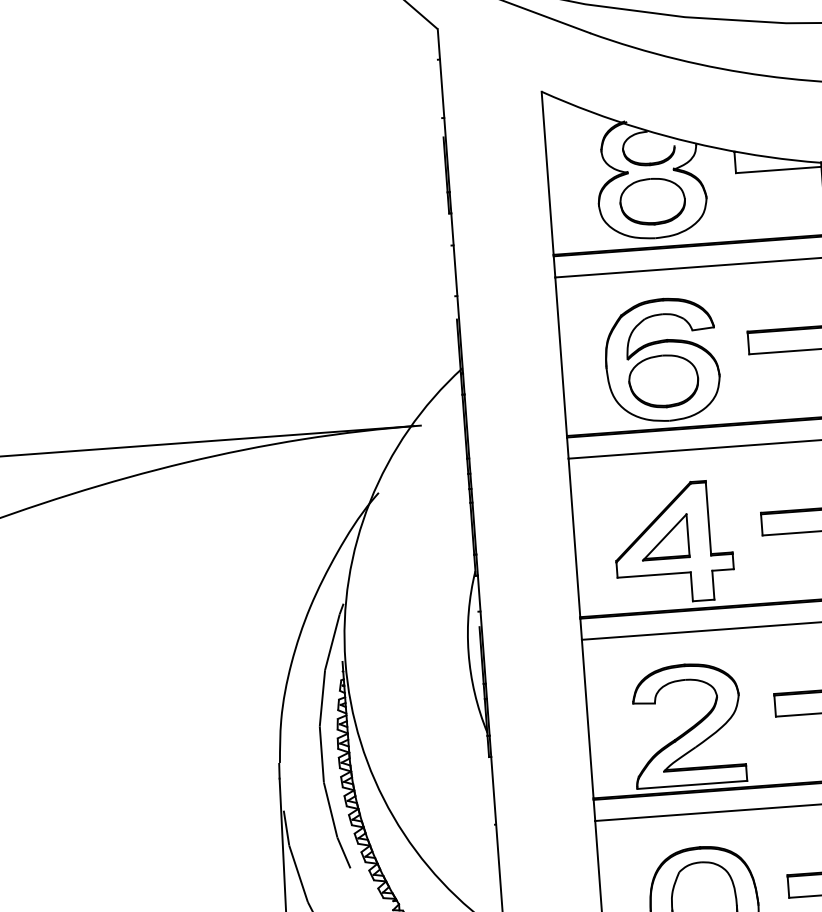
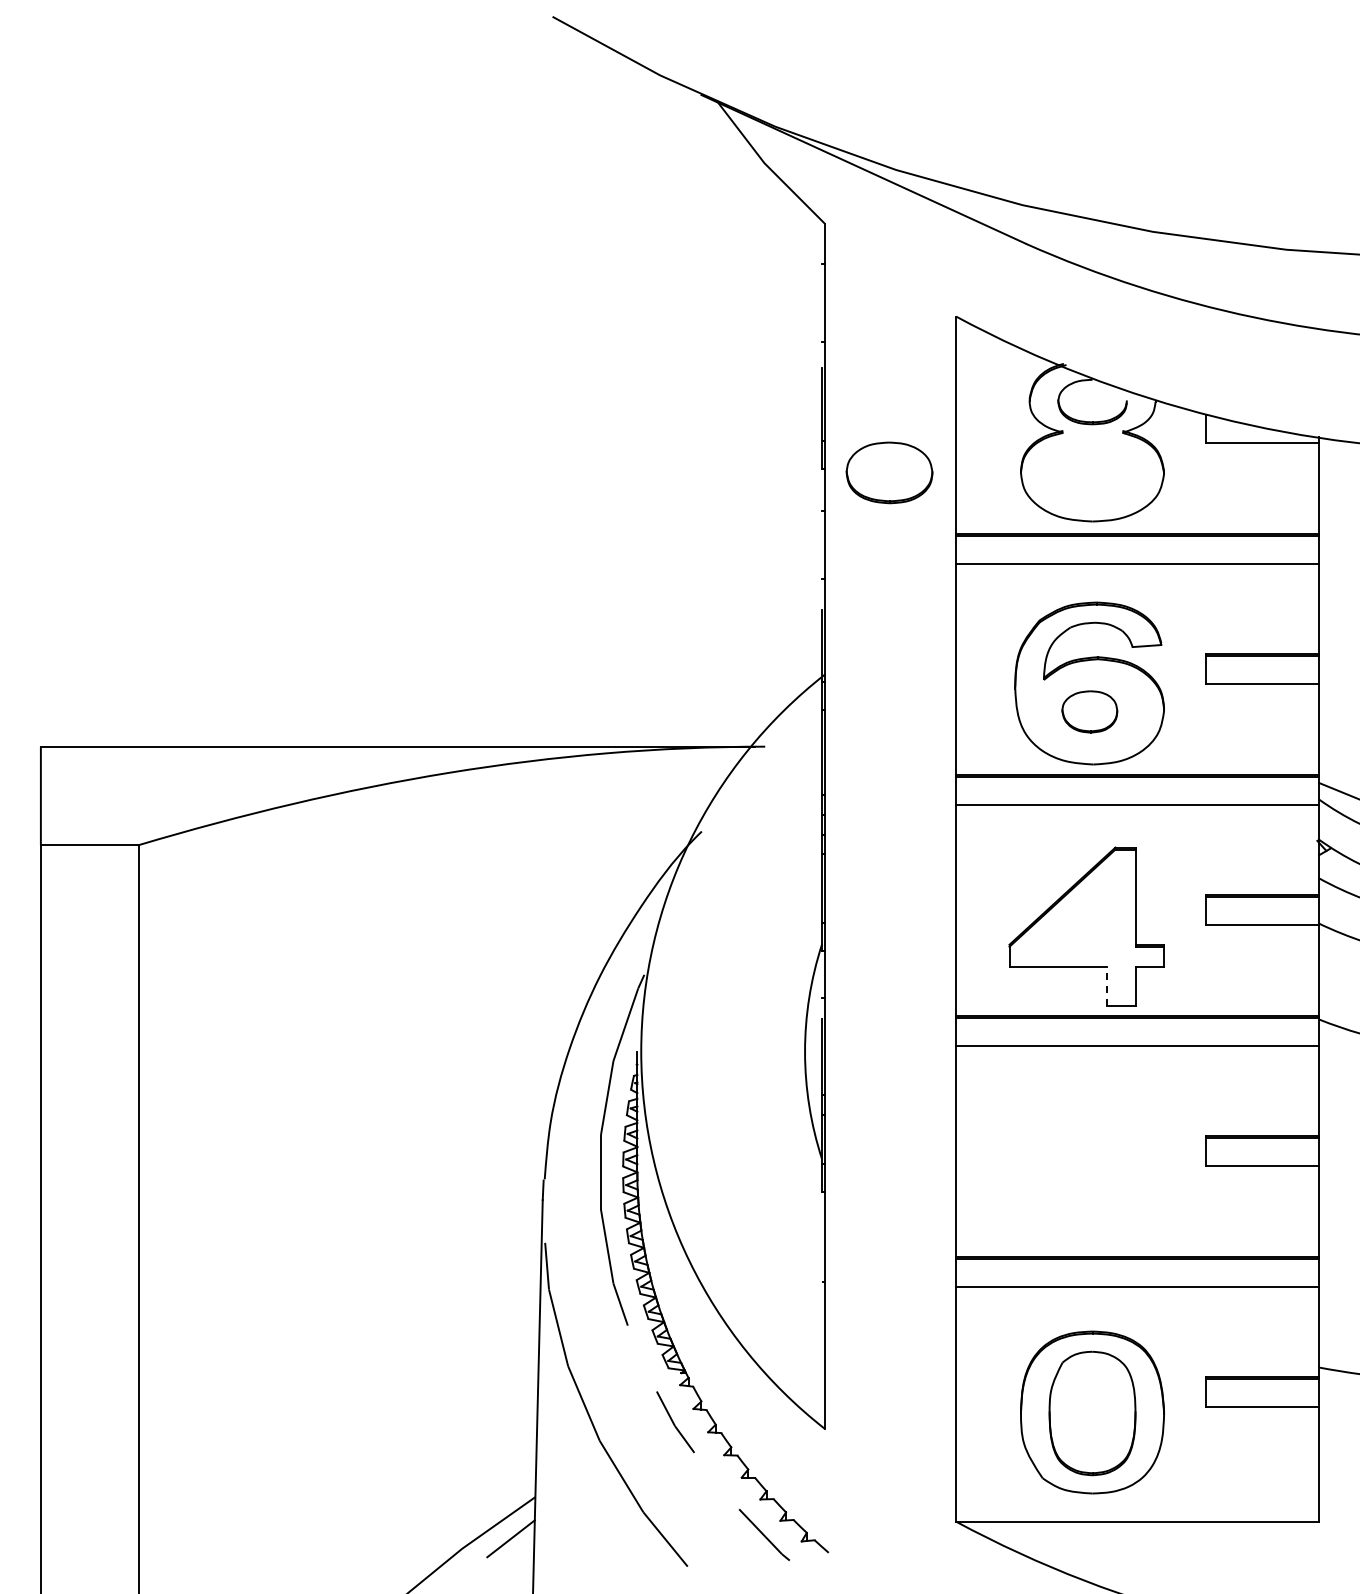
part: (652, 201) -> (889, 472), moved
part: (663, 381) -> (1089, 711), size x0.6
part: (664, 536) -> (1075, 917), removed
line: (691, 586) -> (1106, 985), solid -> dashed
part: (690, 727) -> (1091, 1172), removed

